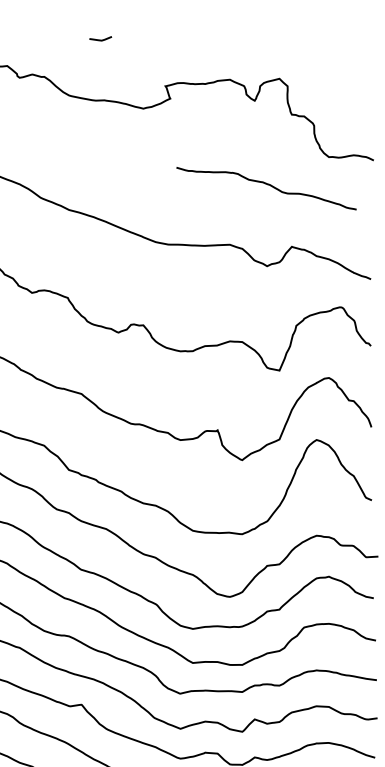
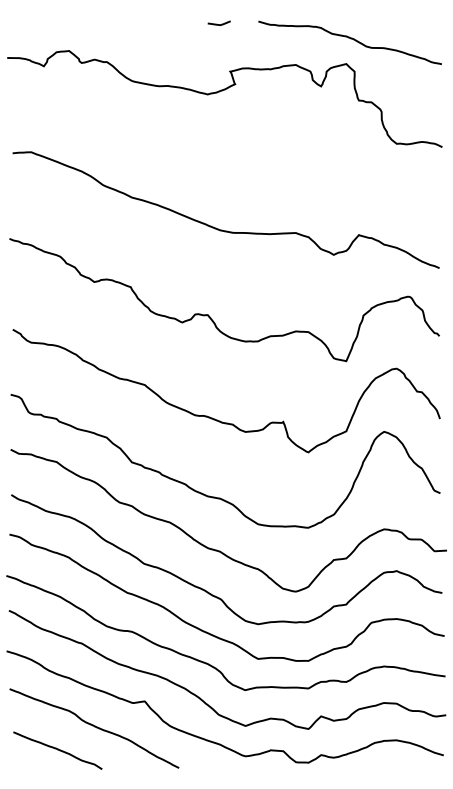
curve: (99, 39) -> (218, 24), moved
curve: (266, 185) -> (350, 39), moved

